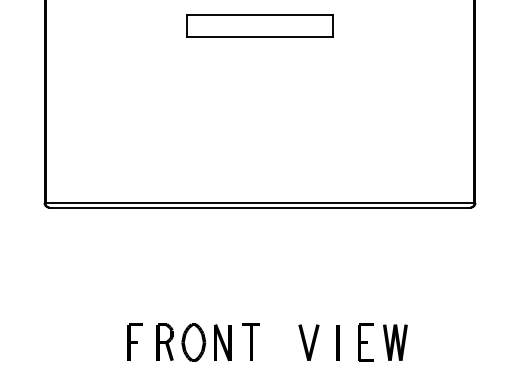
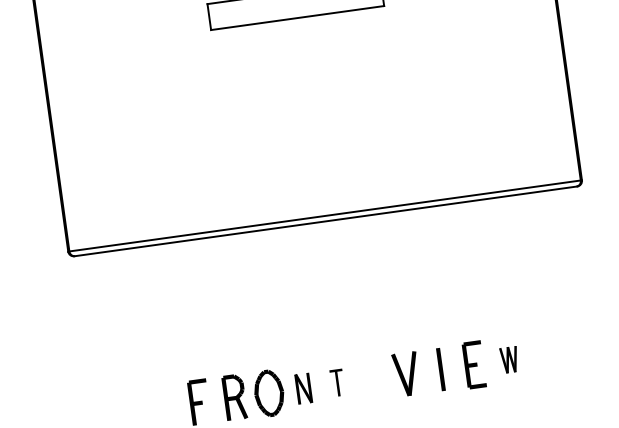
part: (250, 341) -> (336, 382), size x0.6
part: (222, 342) -> (303, 388), size x0.7
part: (395, 342) -> (509, 359), size x0.6

